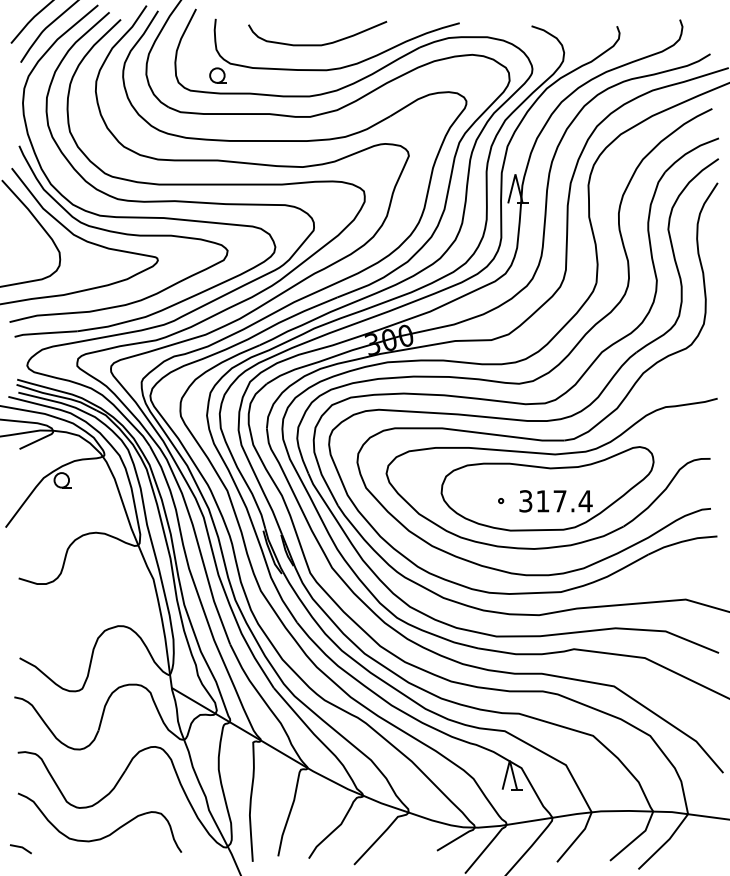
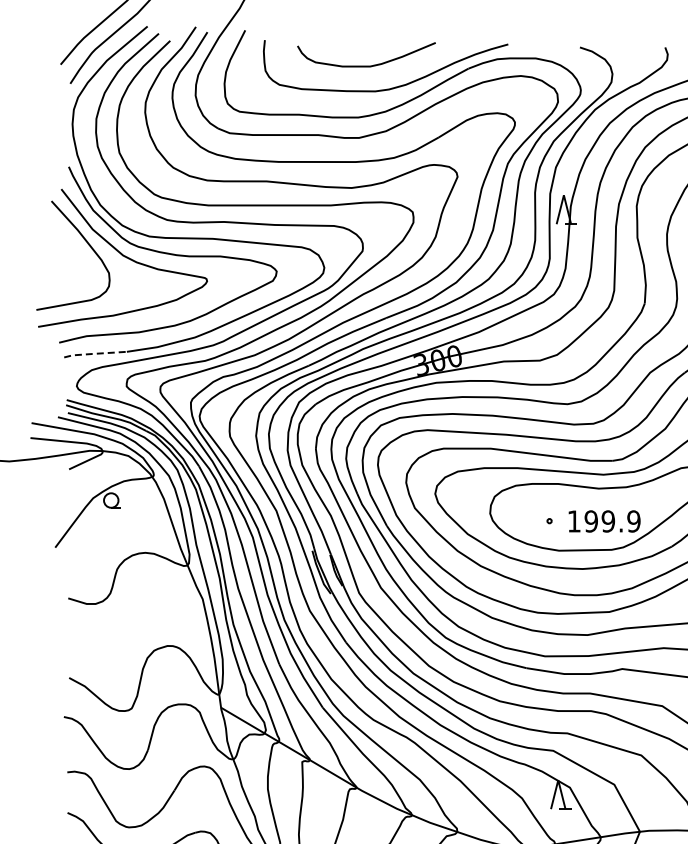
part: (217, 75) -> (266, 96), removed
line: (44, 333) -> (94, 354), solid -> dashed
text: (555, 501) -> (603, 521), 317.4 -> 199.9

